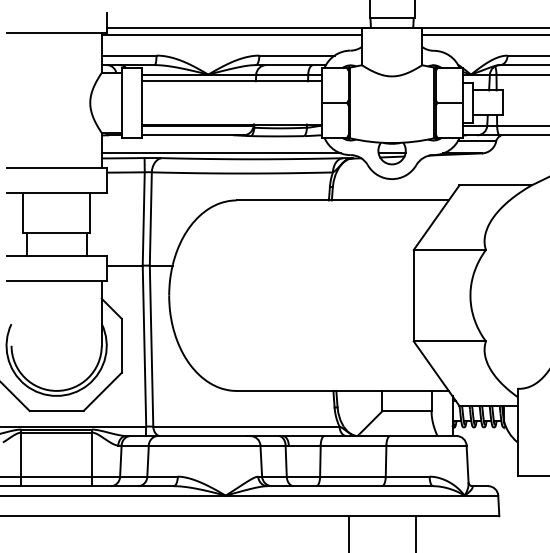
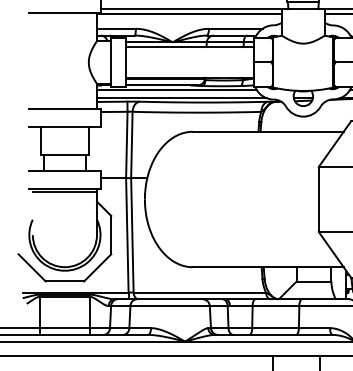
line: (213, 141) -> (176, 89), added
line: (56, 285) -> (64, 192), added

